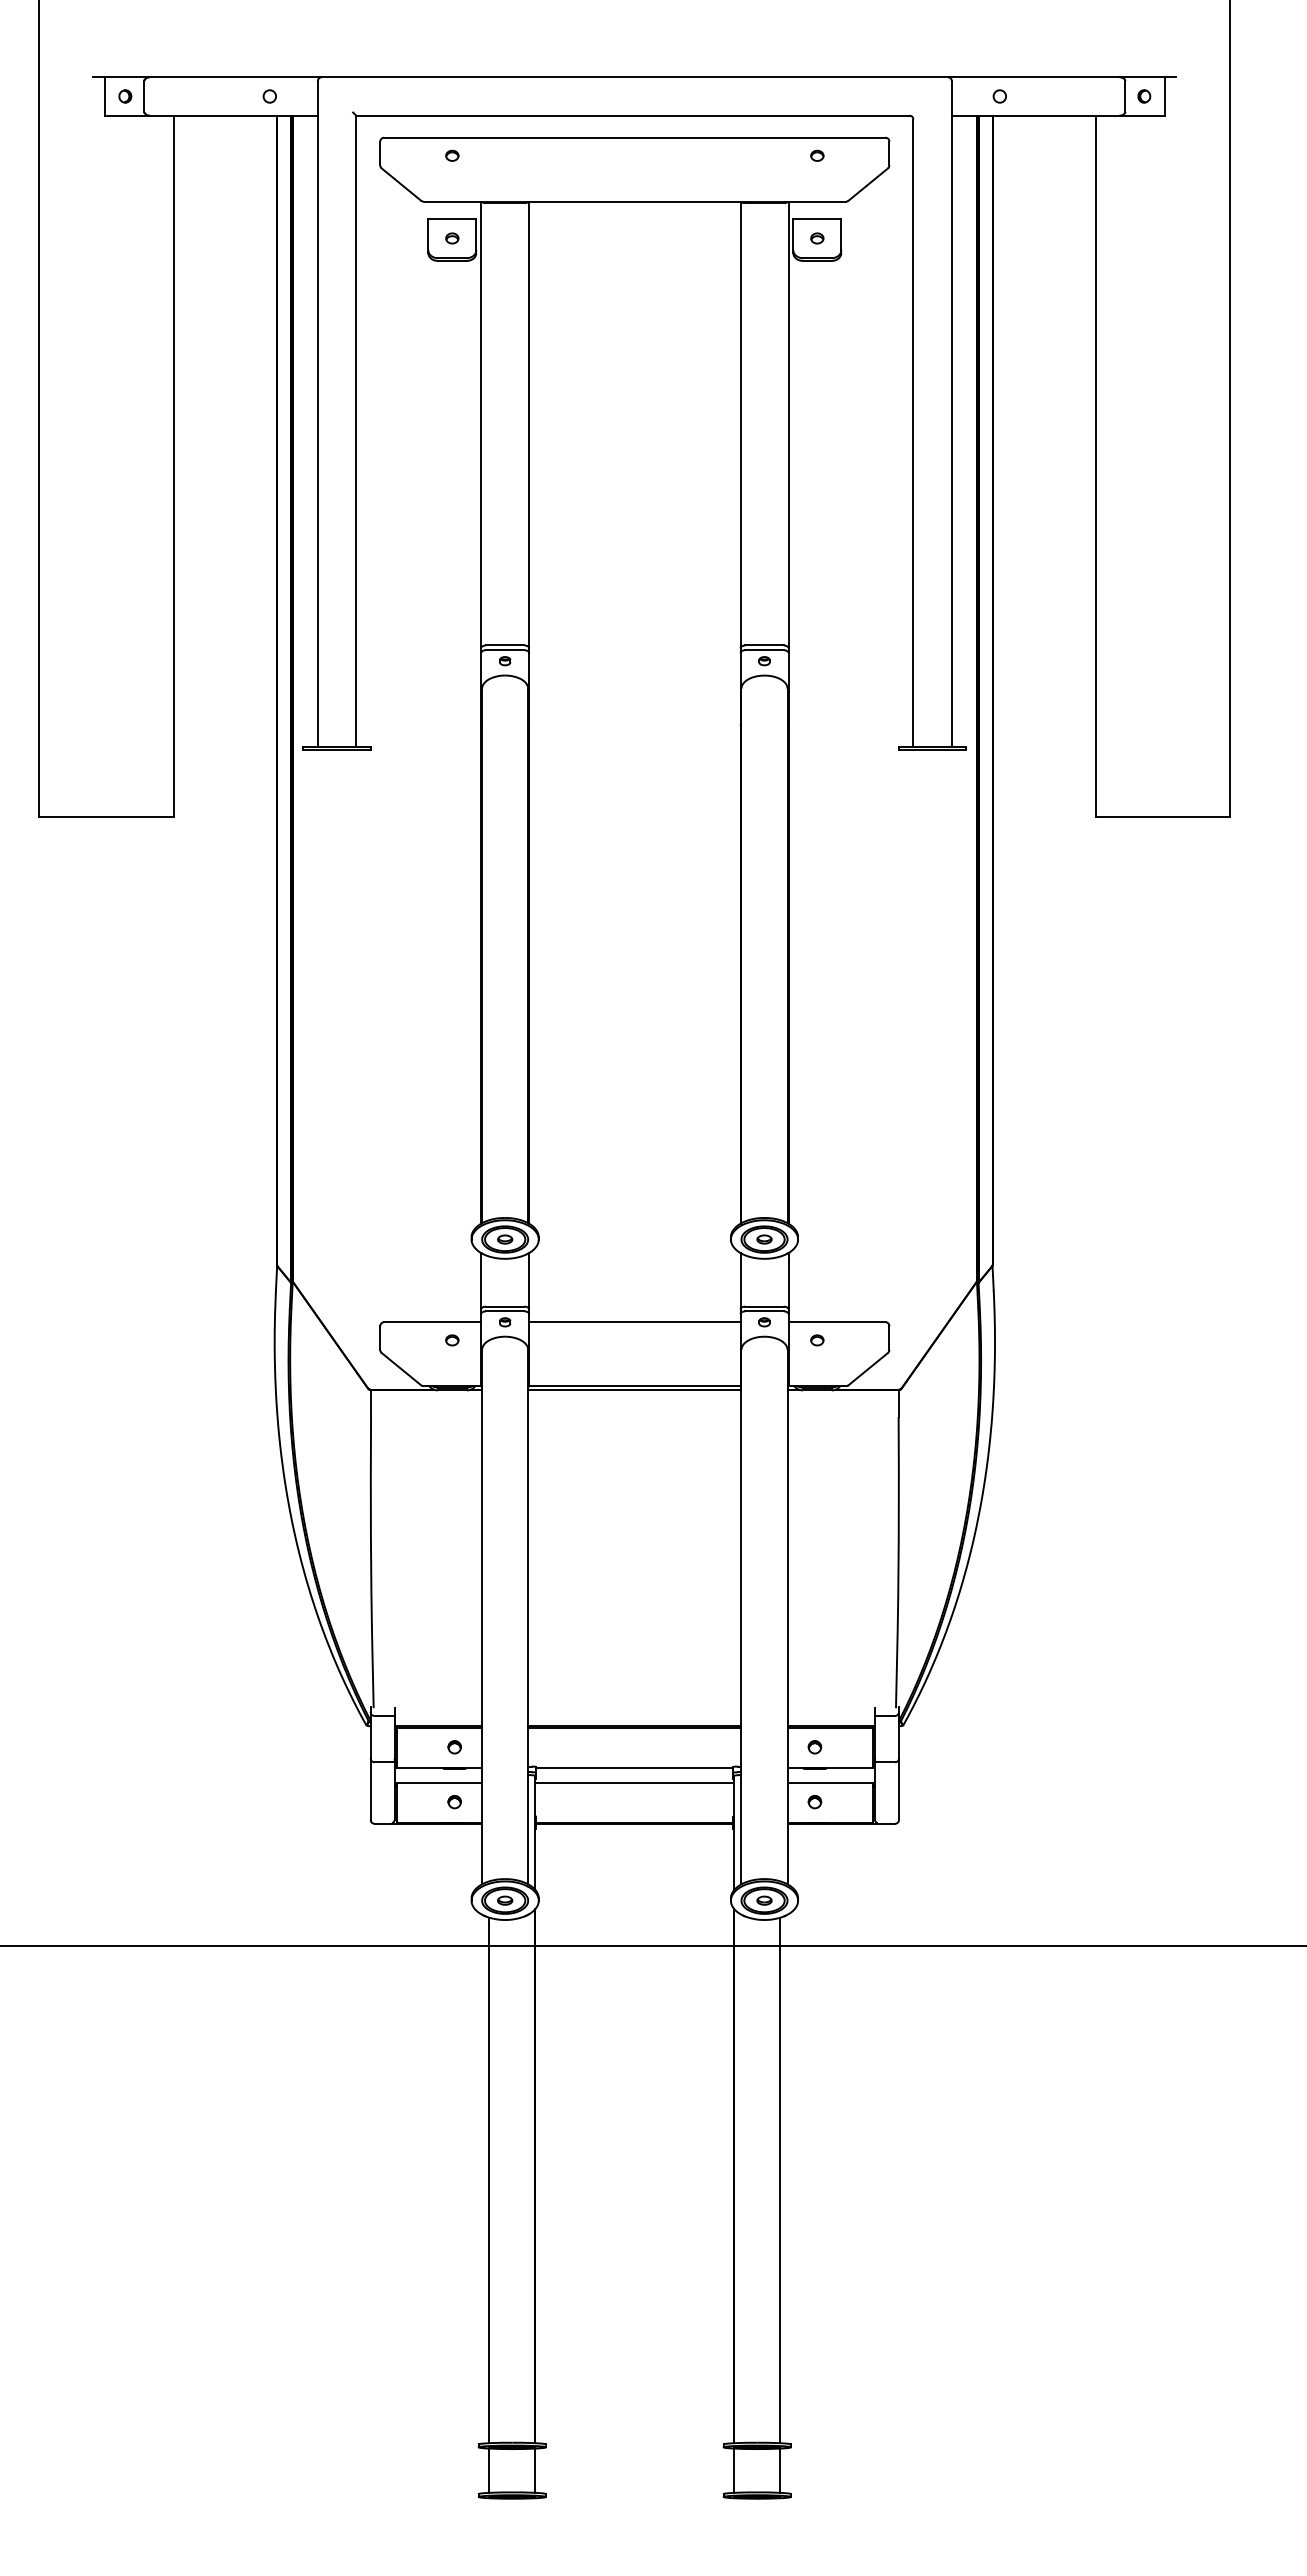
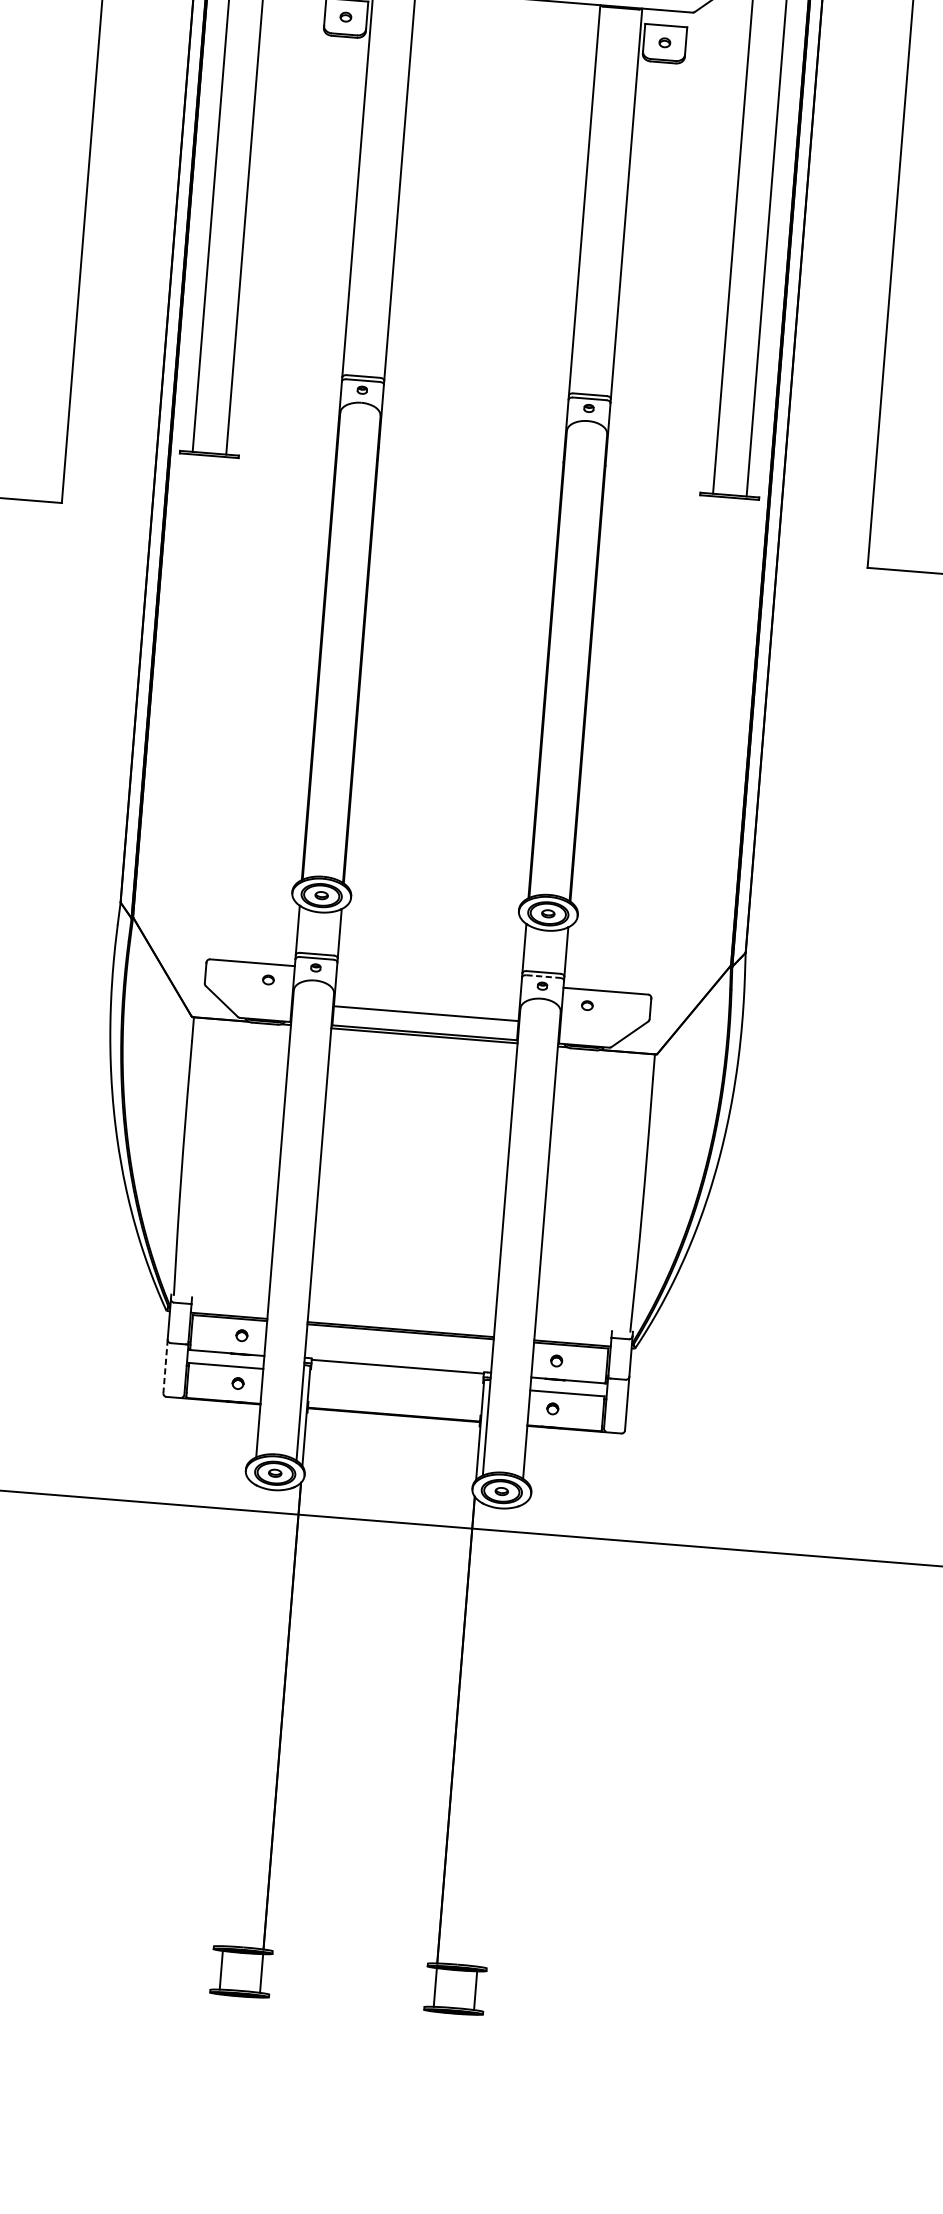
line: (765, 1311) -> (544, 976), solid -> dashed
line: (634, 1322) -> (425, 1013), moved
line: (634, 1783) -> (396, 1379), removed
line: (370, 1789) -> (165, 1366), solid -> dashed
line: (489, 2180) -> (241, 1716), removed
line: (780, 2180) -> (496, 1737), removed

